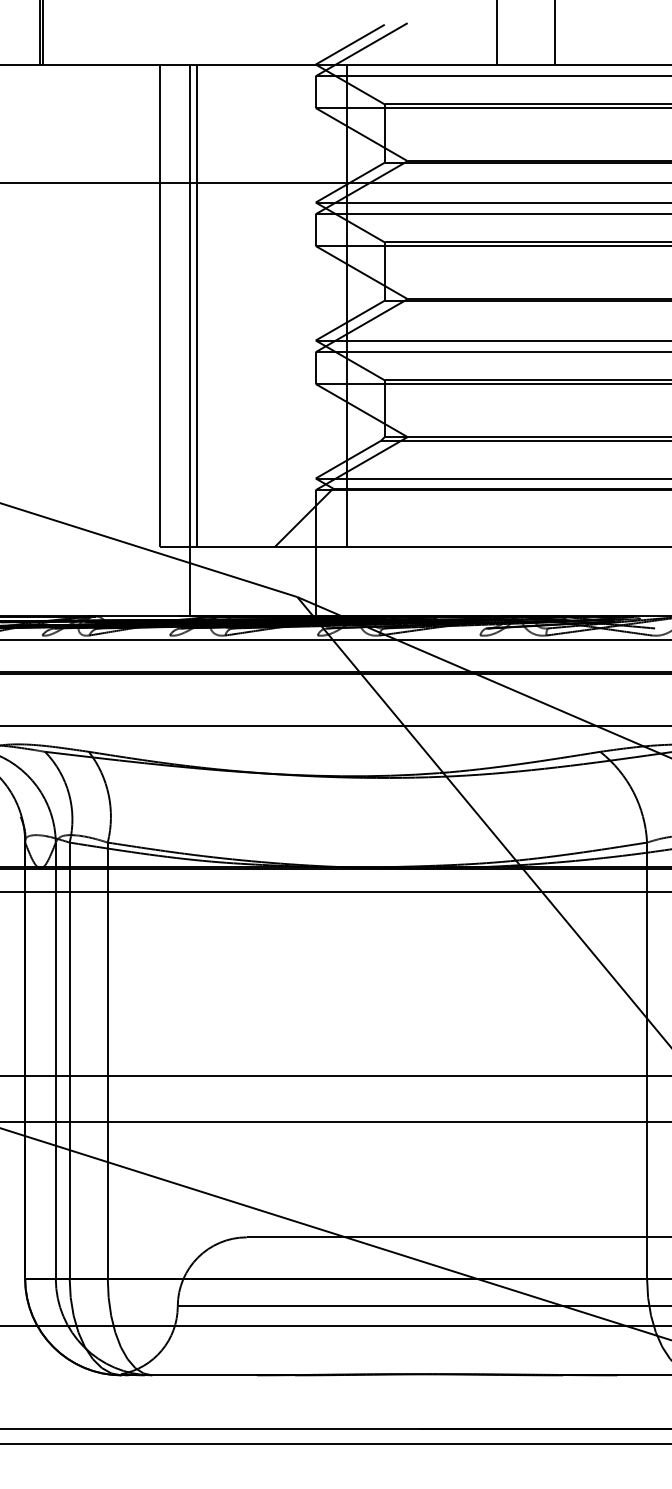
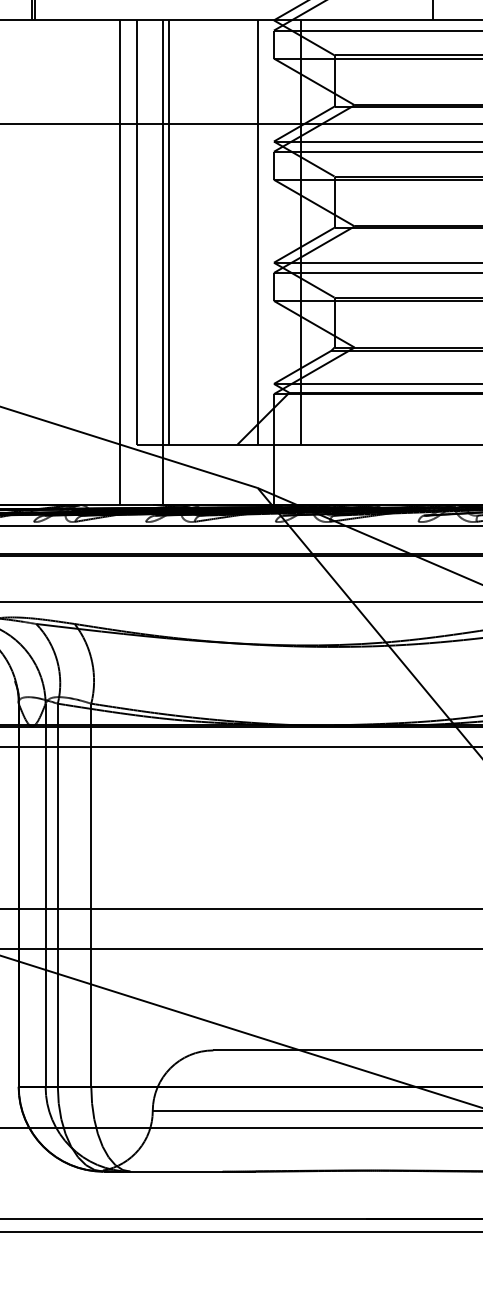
line: (297, 305) -> (257, 231), added
line: (139, 340) -> (119, 262), added

